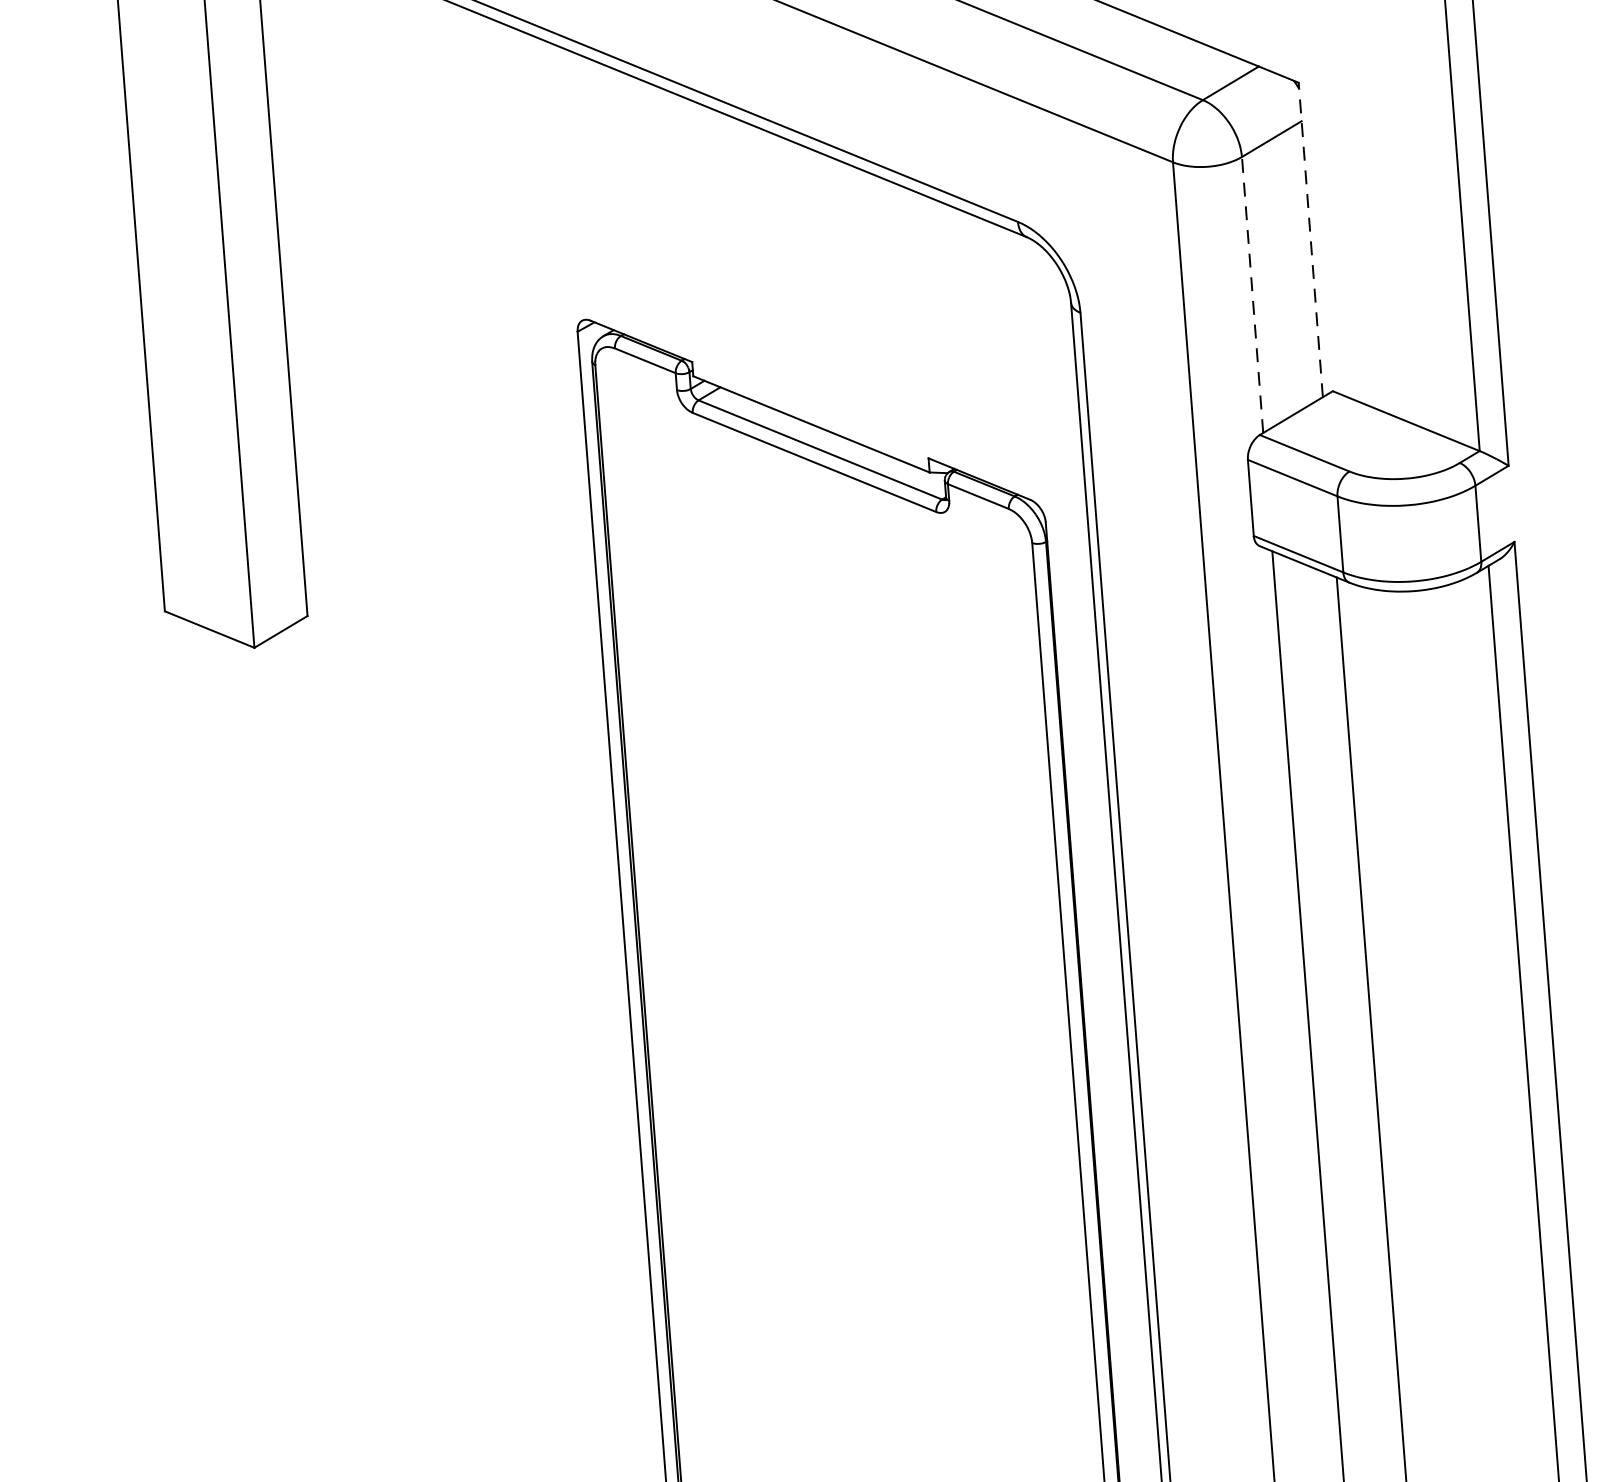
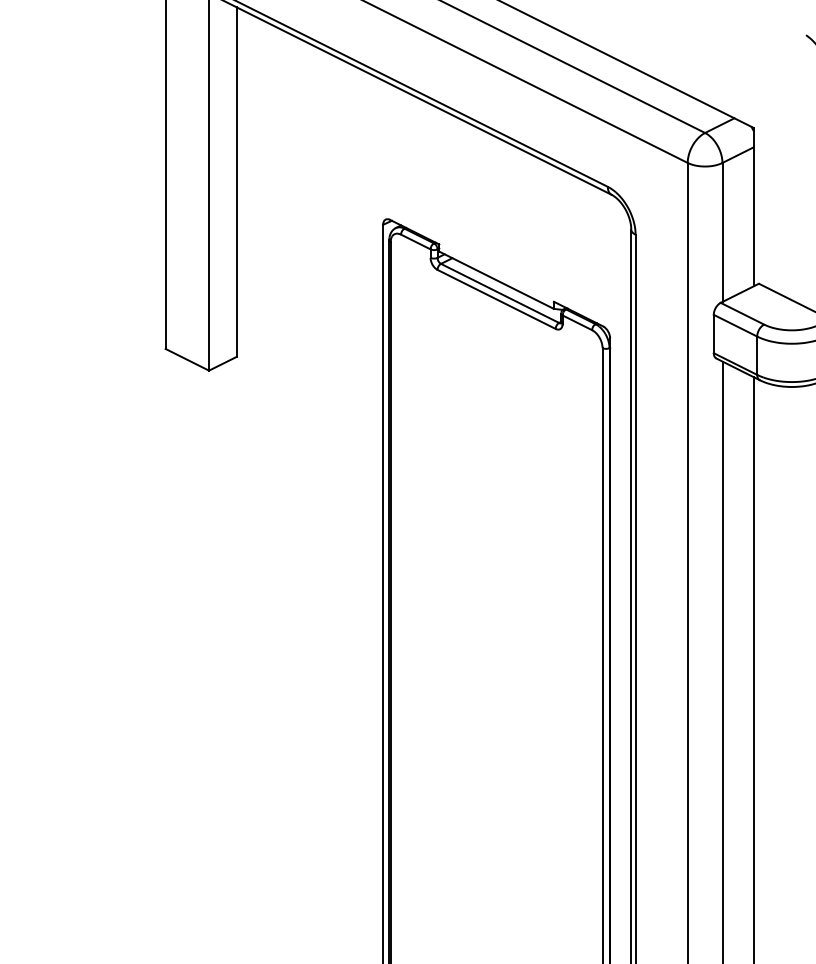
line: (1310, 238) -> (753, 206), dashed -> solid
line: (1252, 295) -> (722, 232), dashed -> solid

